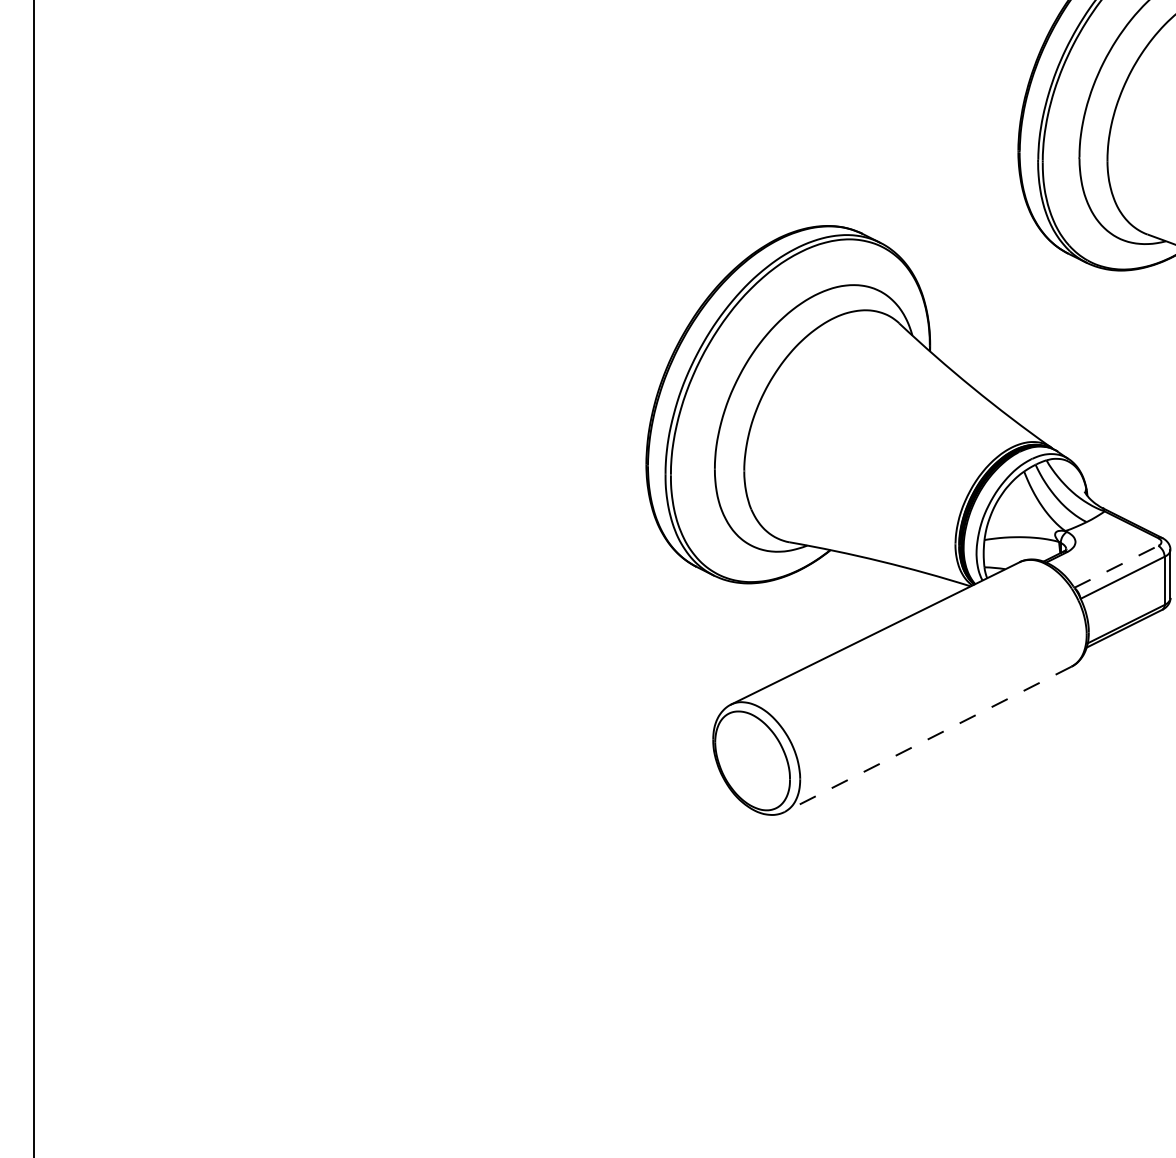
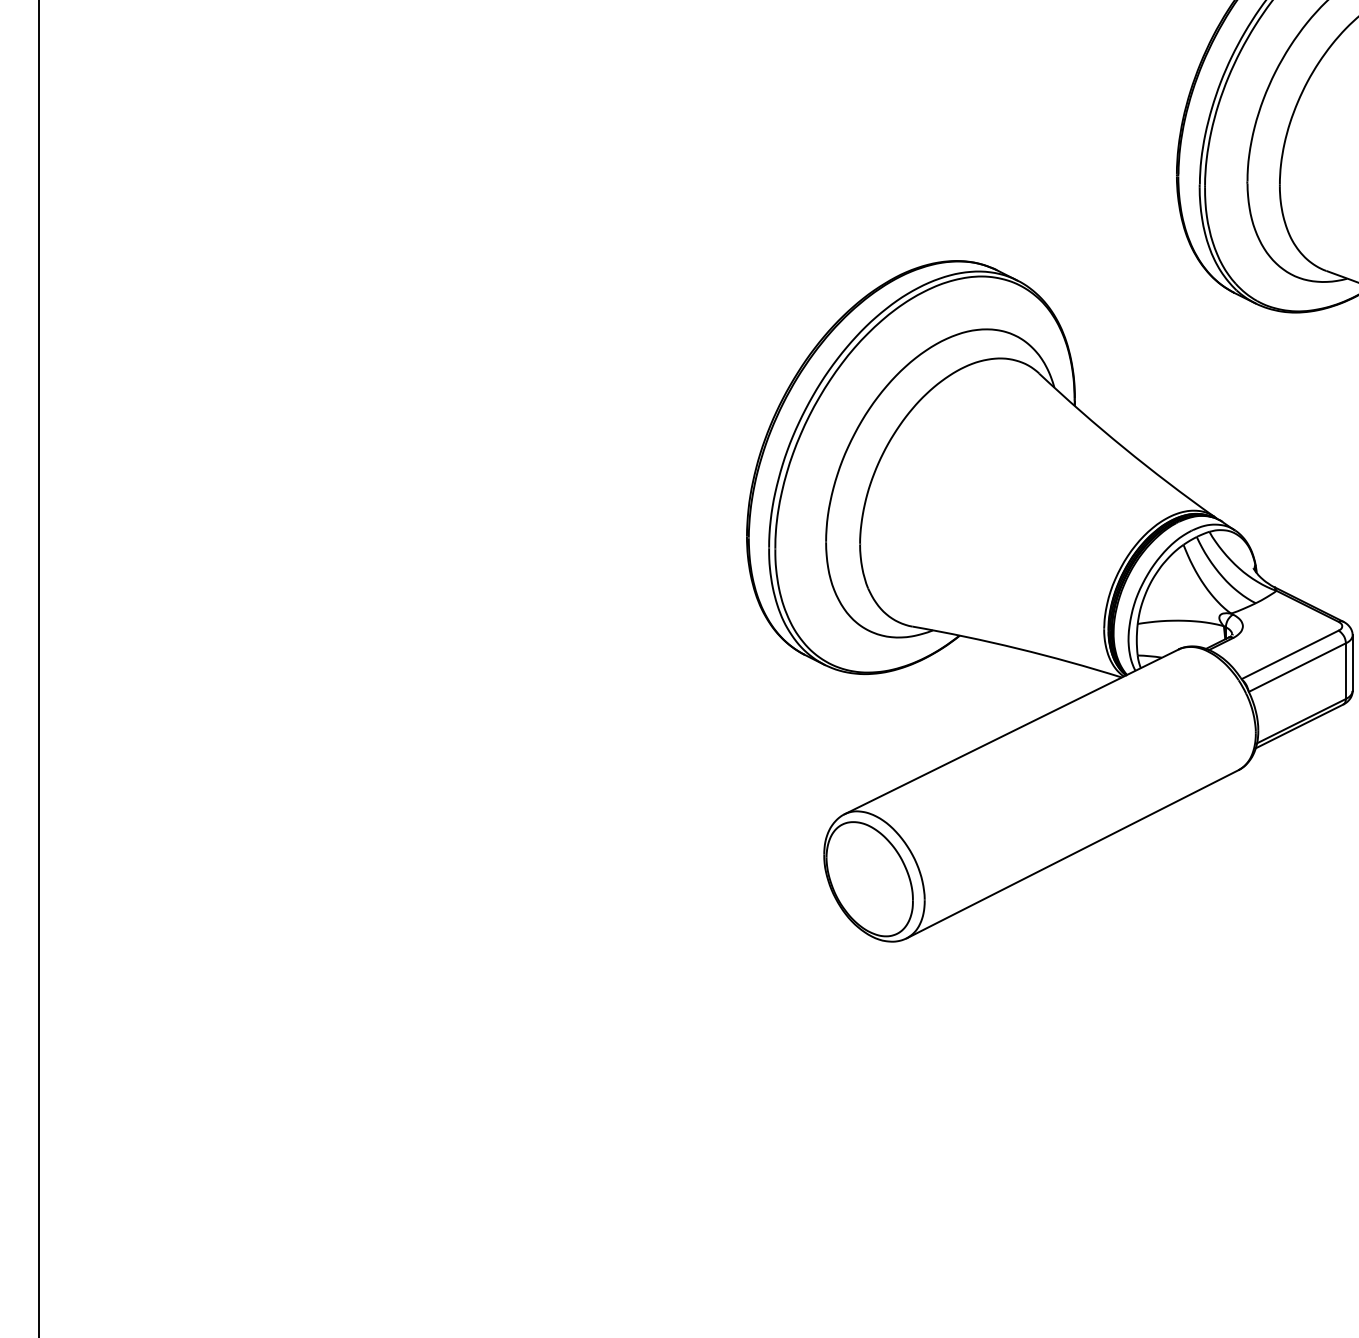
line: (1116, 566) -> (1290, 654), dashed -> solid
line: (928, 739) -> (1072, 854), dashed -> solid

